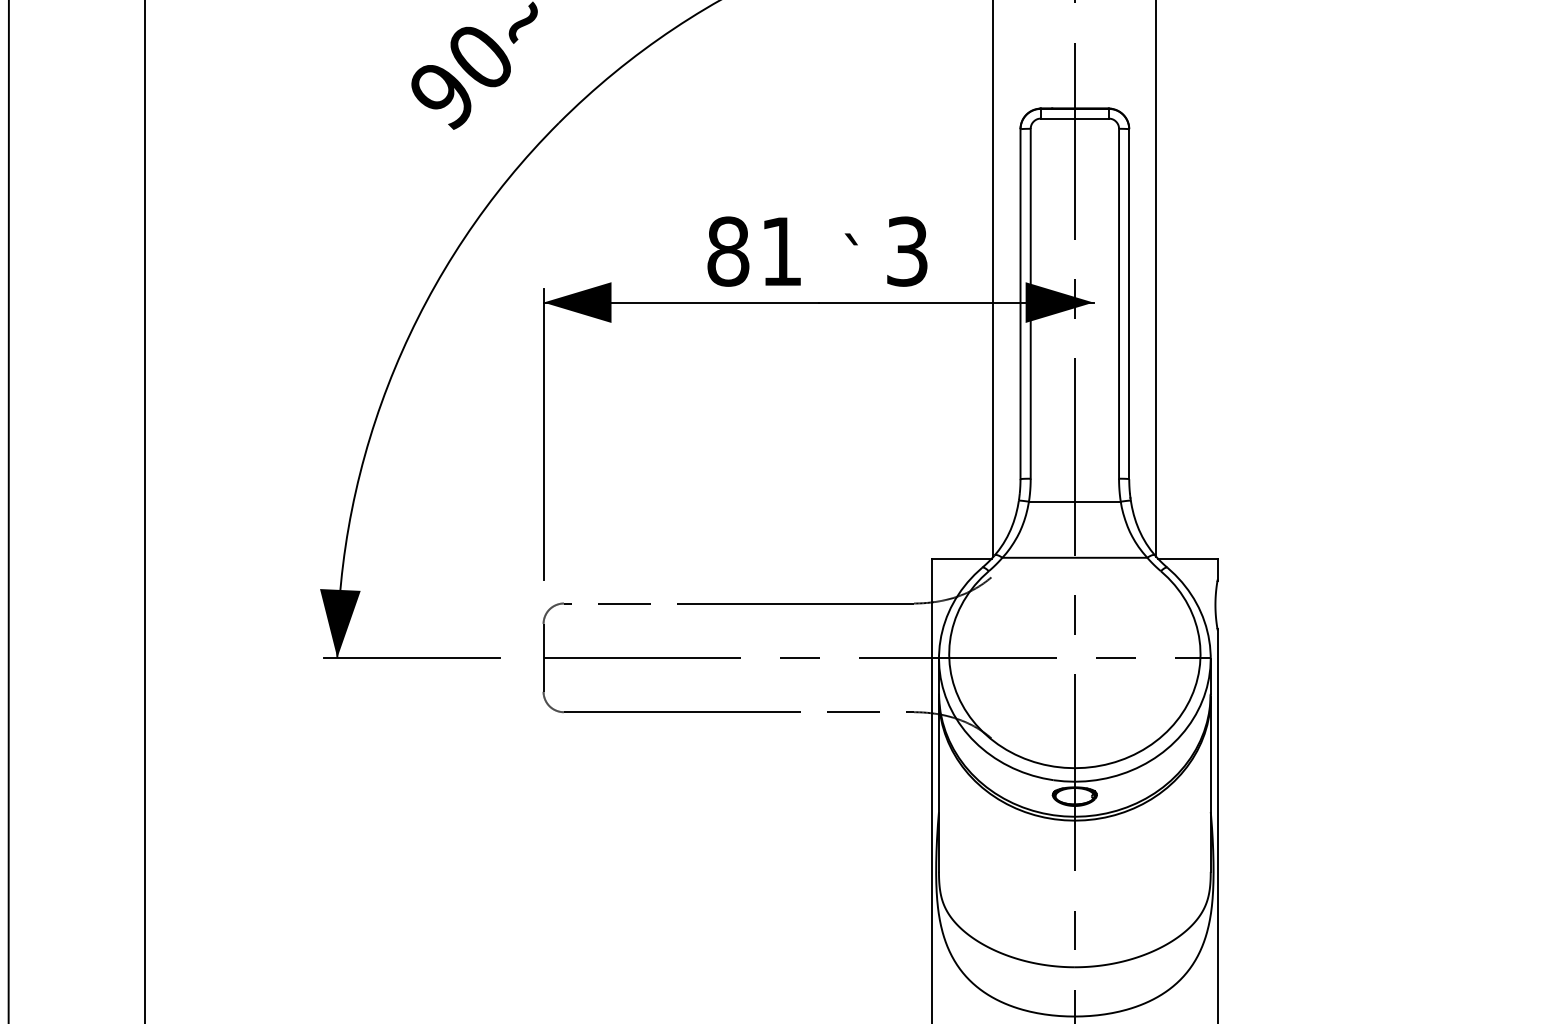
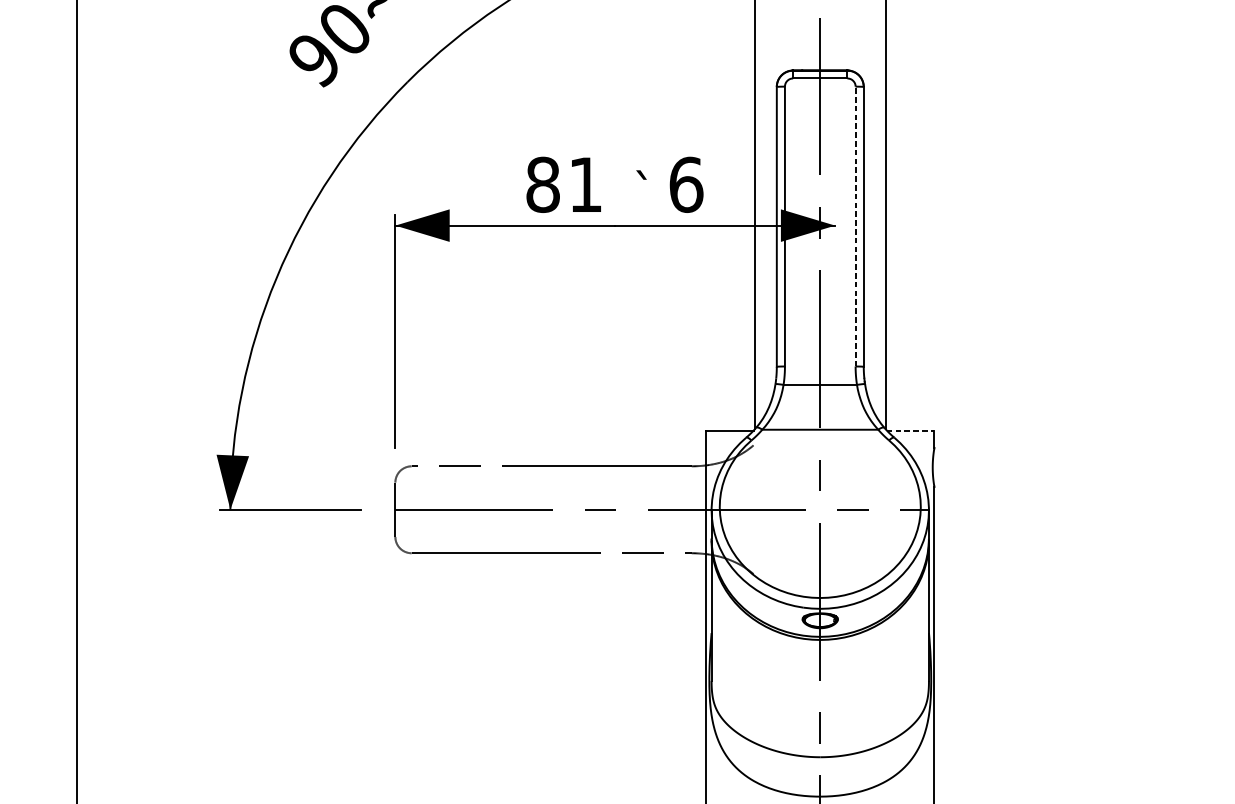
text: (907, 251) -> (686, 184), 3 -> 6
line: (1119, 303) -> (855, 226), solid -> dashed
line: (1187, 558) -> (910, 430), solid -> dashed

